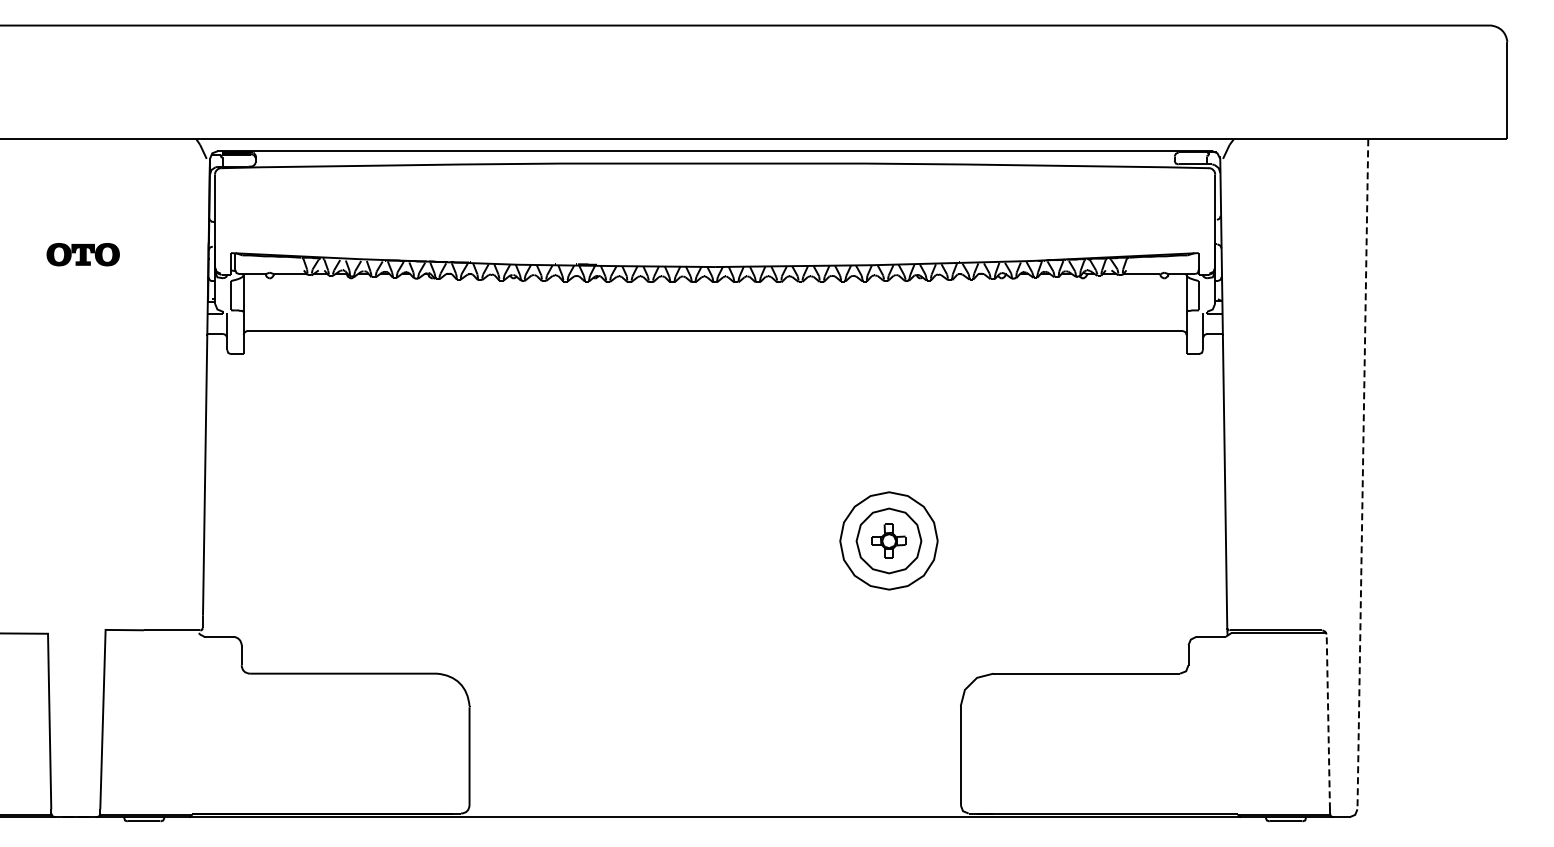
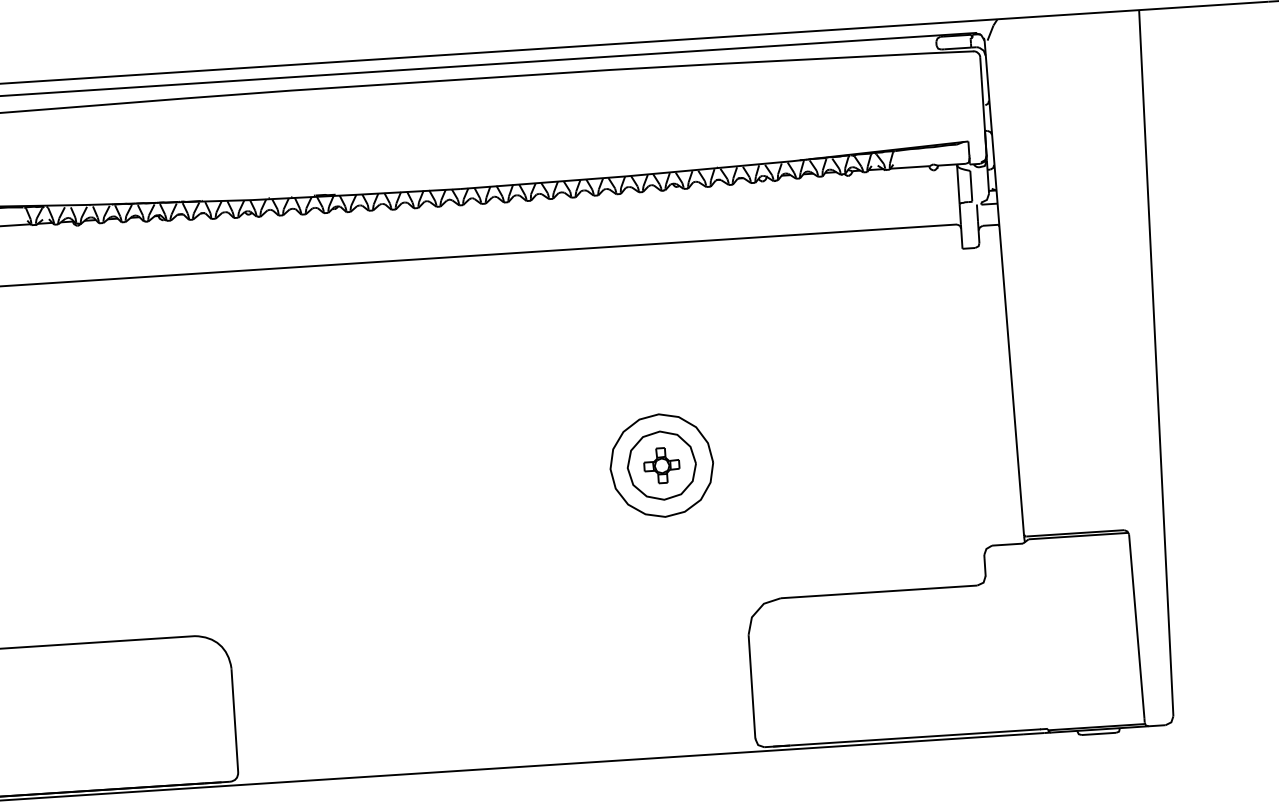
line: (1362, 474) -> (1155, 363), dashed -> solid
line: (1328, 721) -> (1136, 625), dashed -> solid

